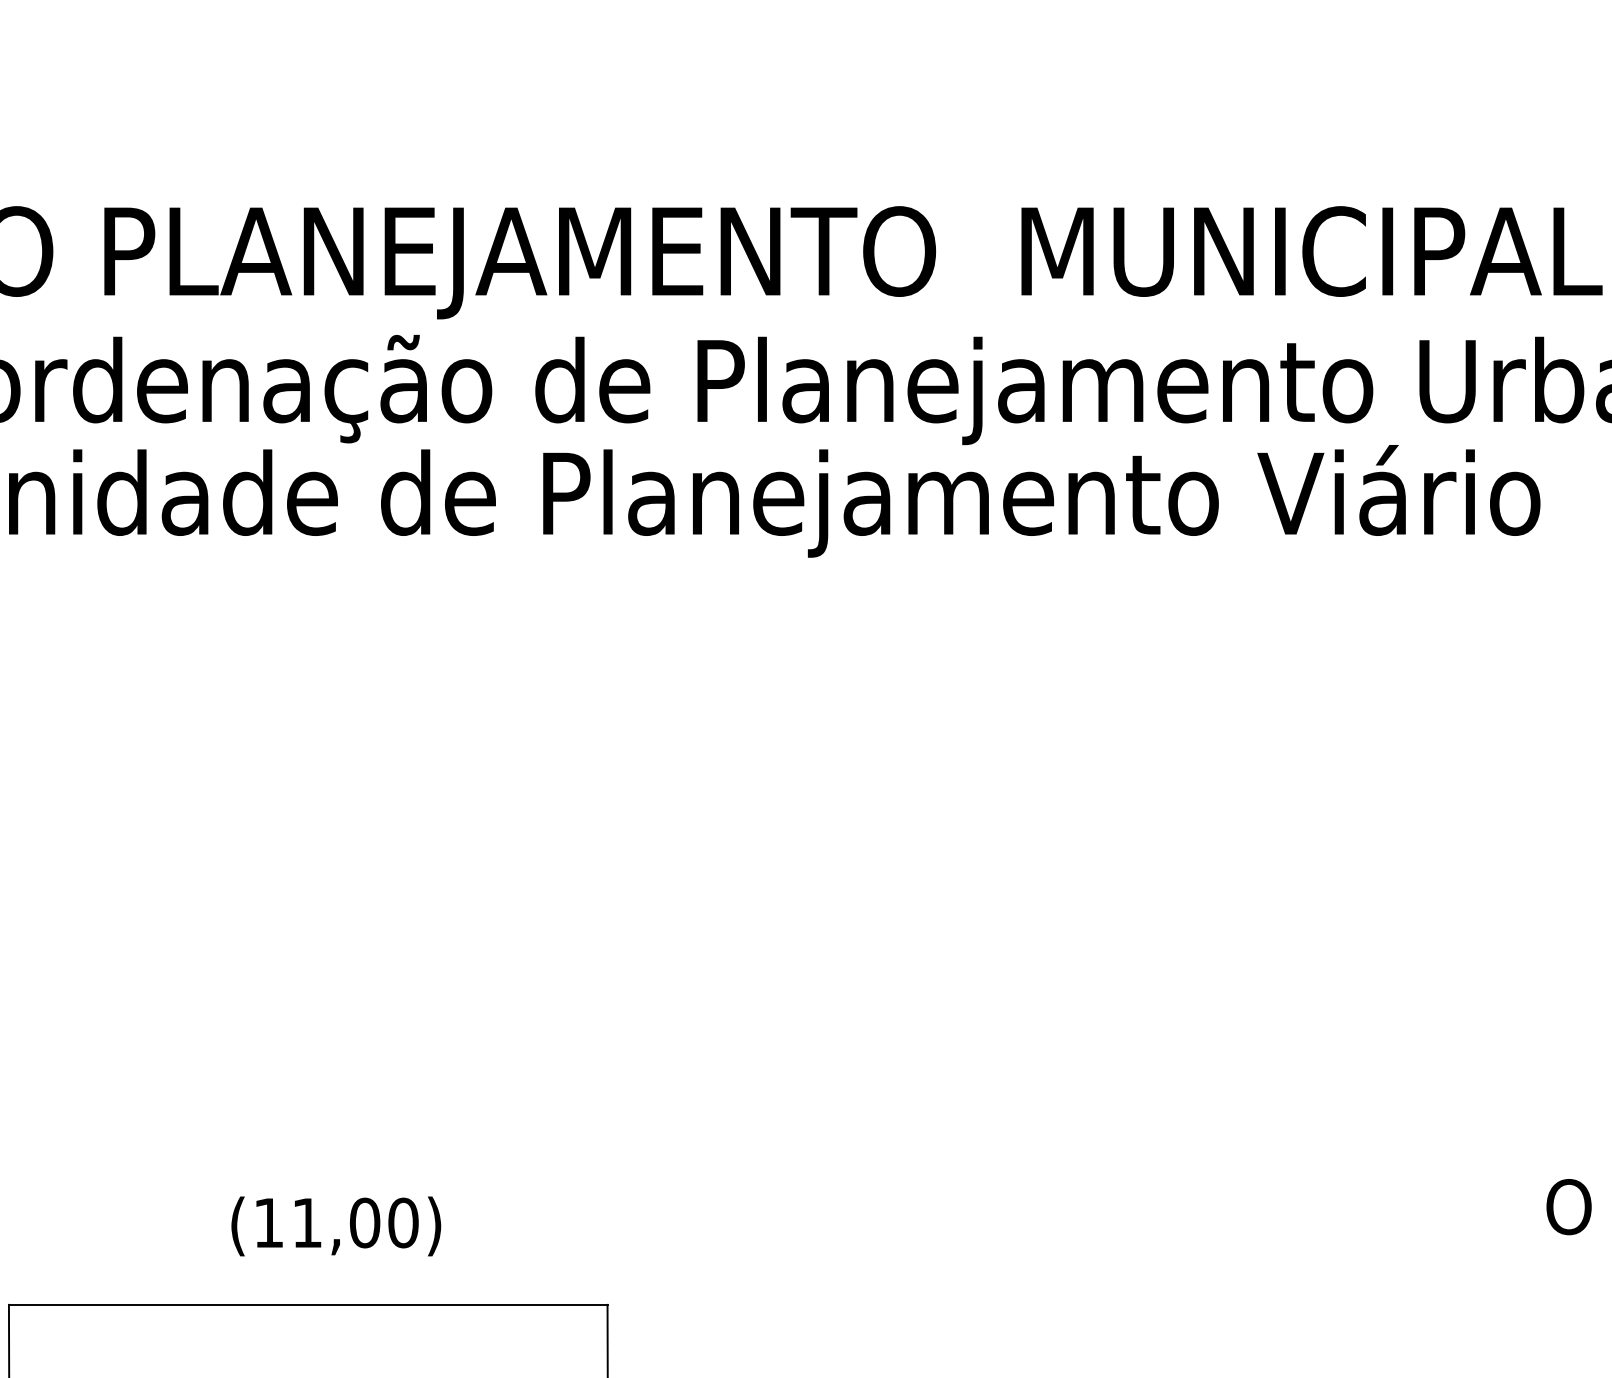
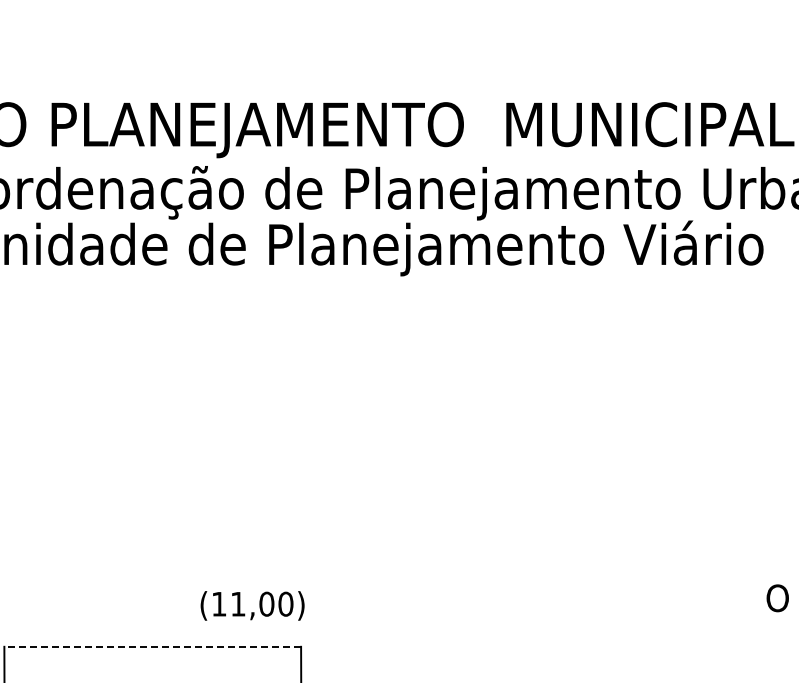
text: (335, 1225) -> (252, 605), moved
line: (307, 1304) -> (152, 646), solid -> dashed

